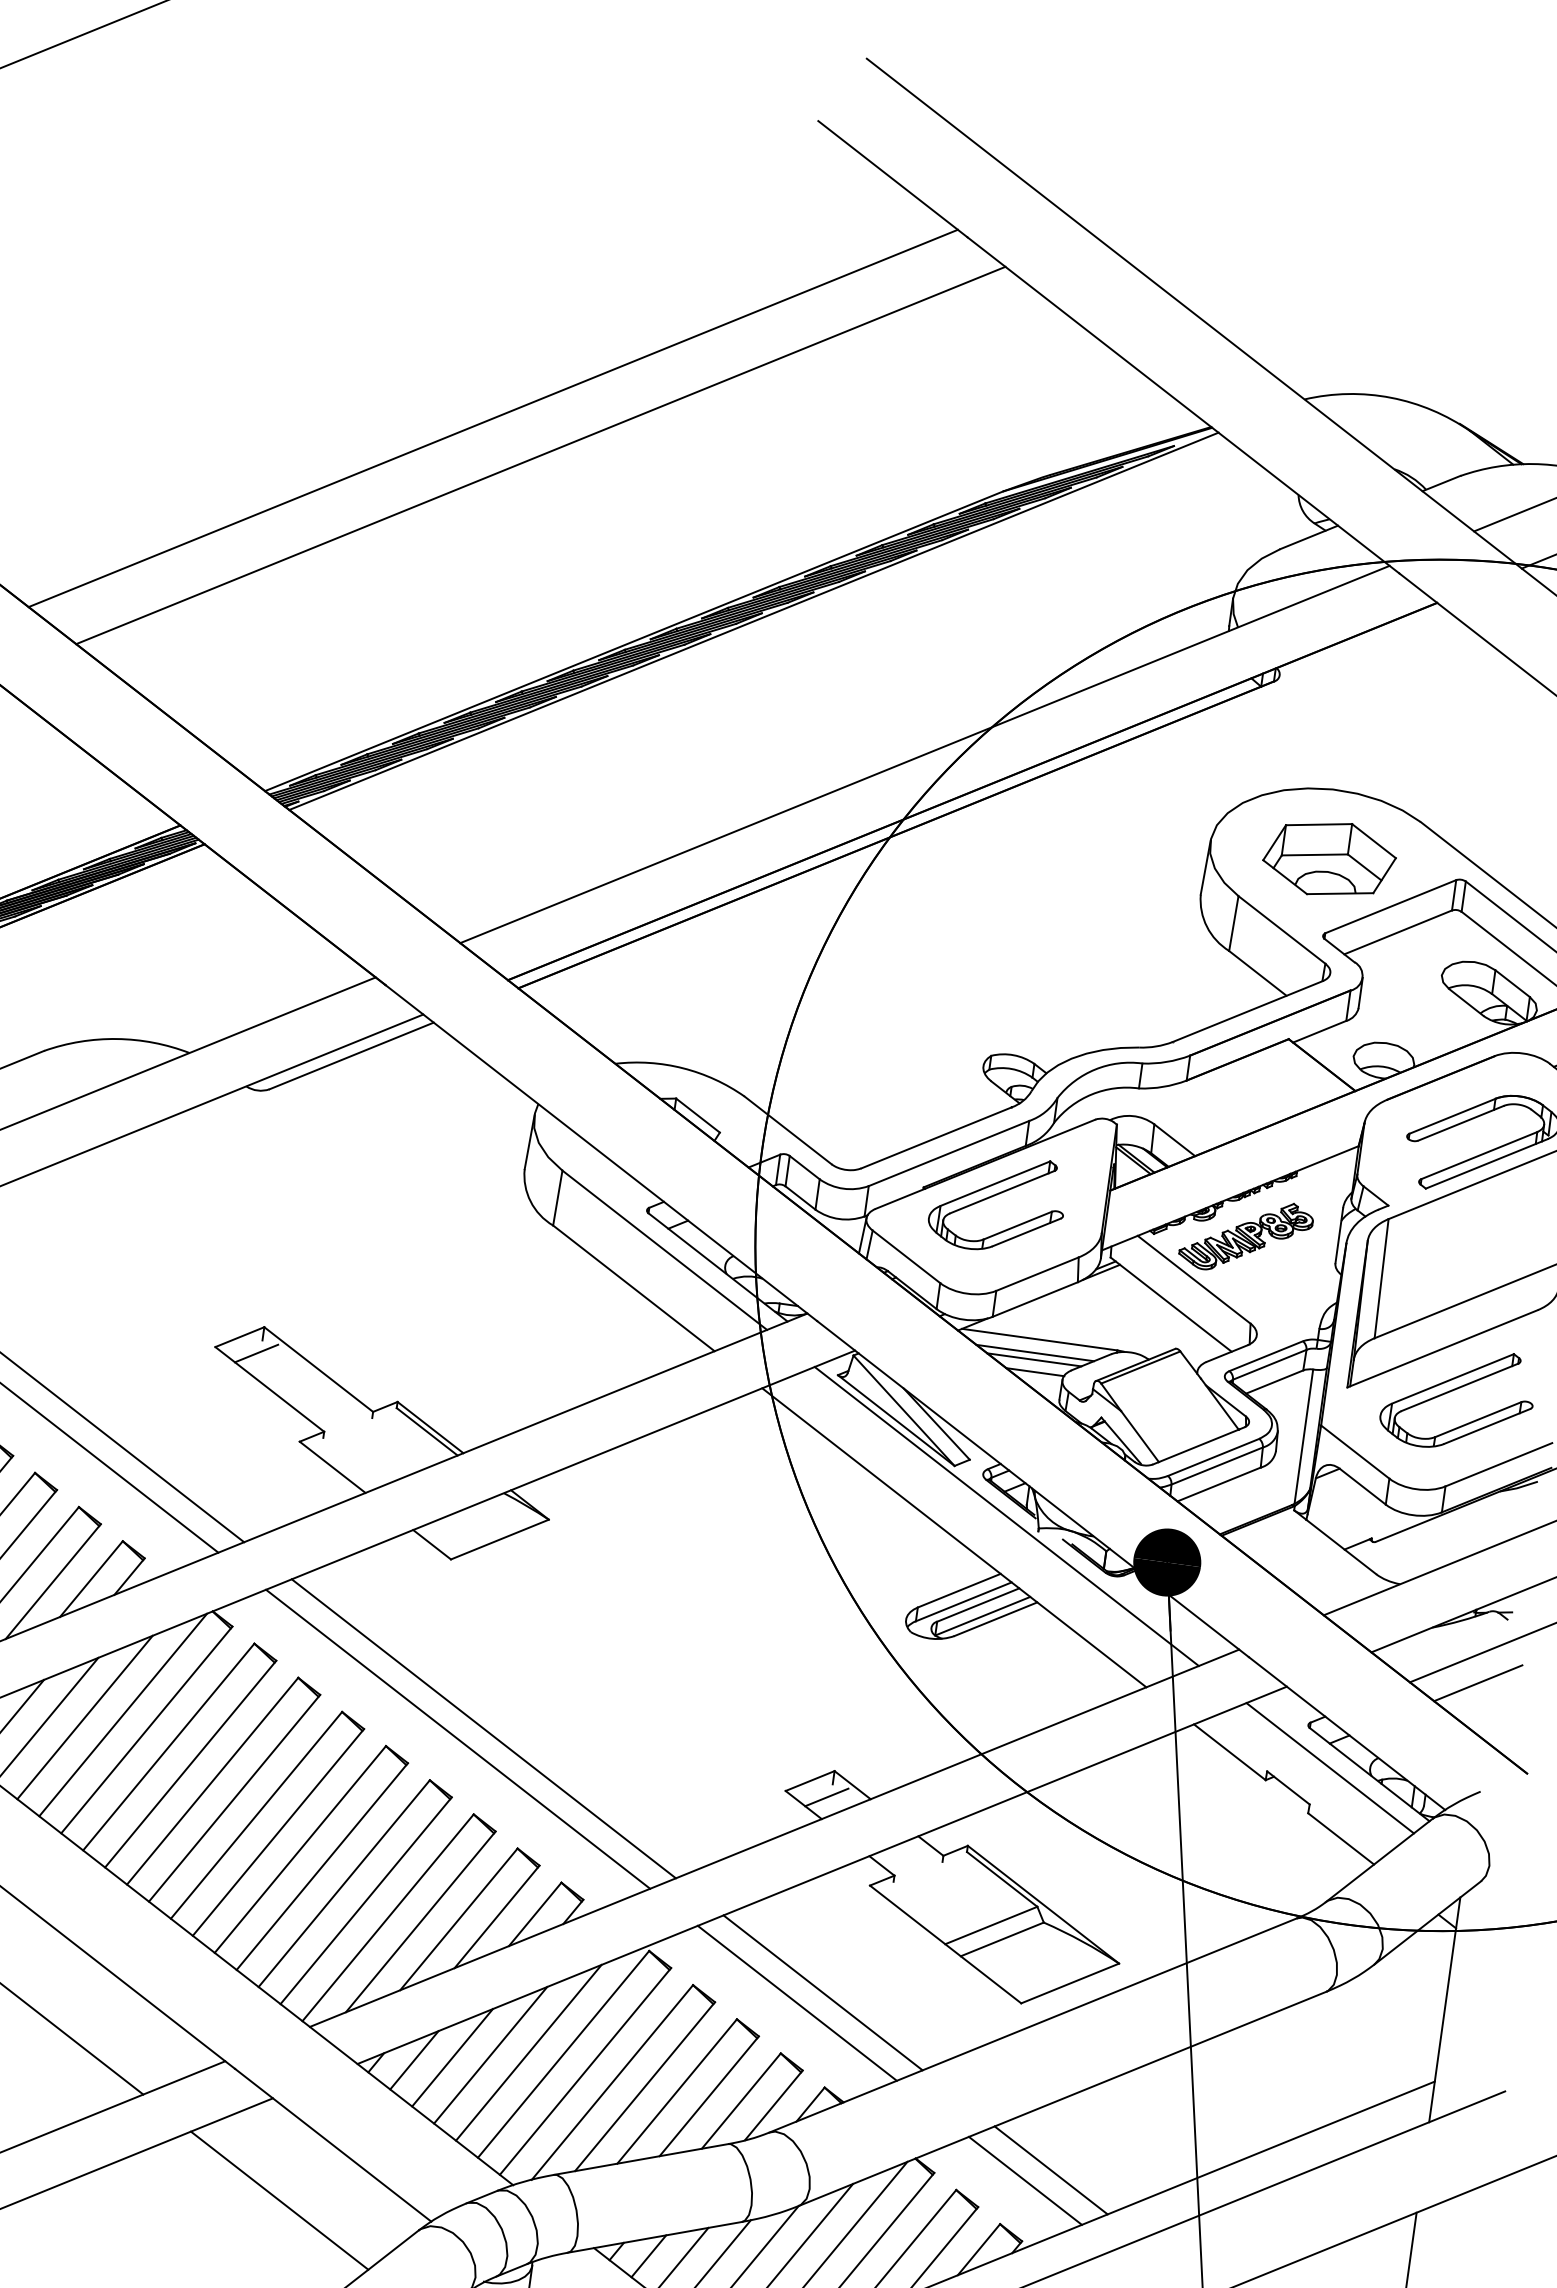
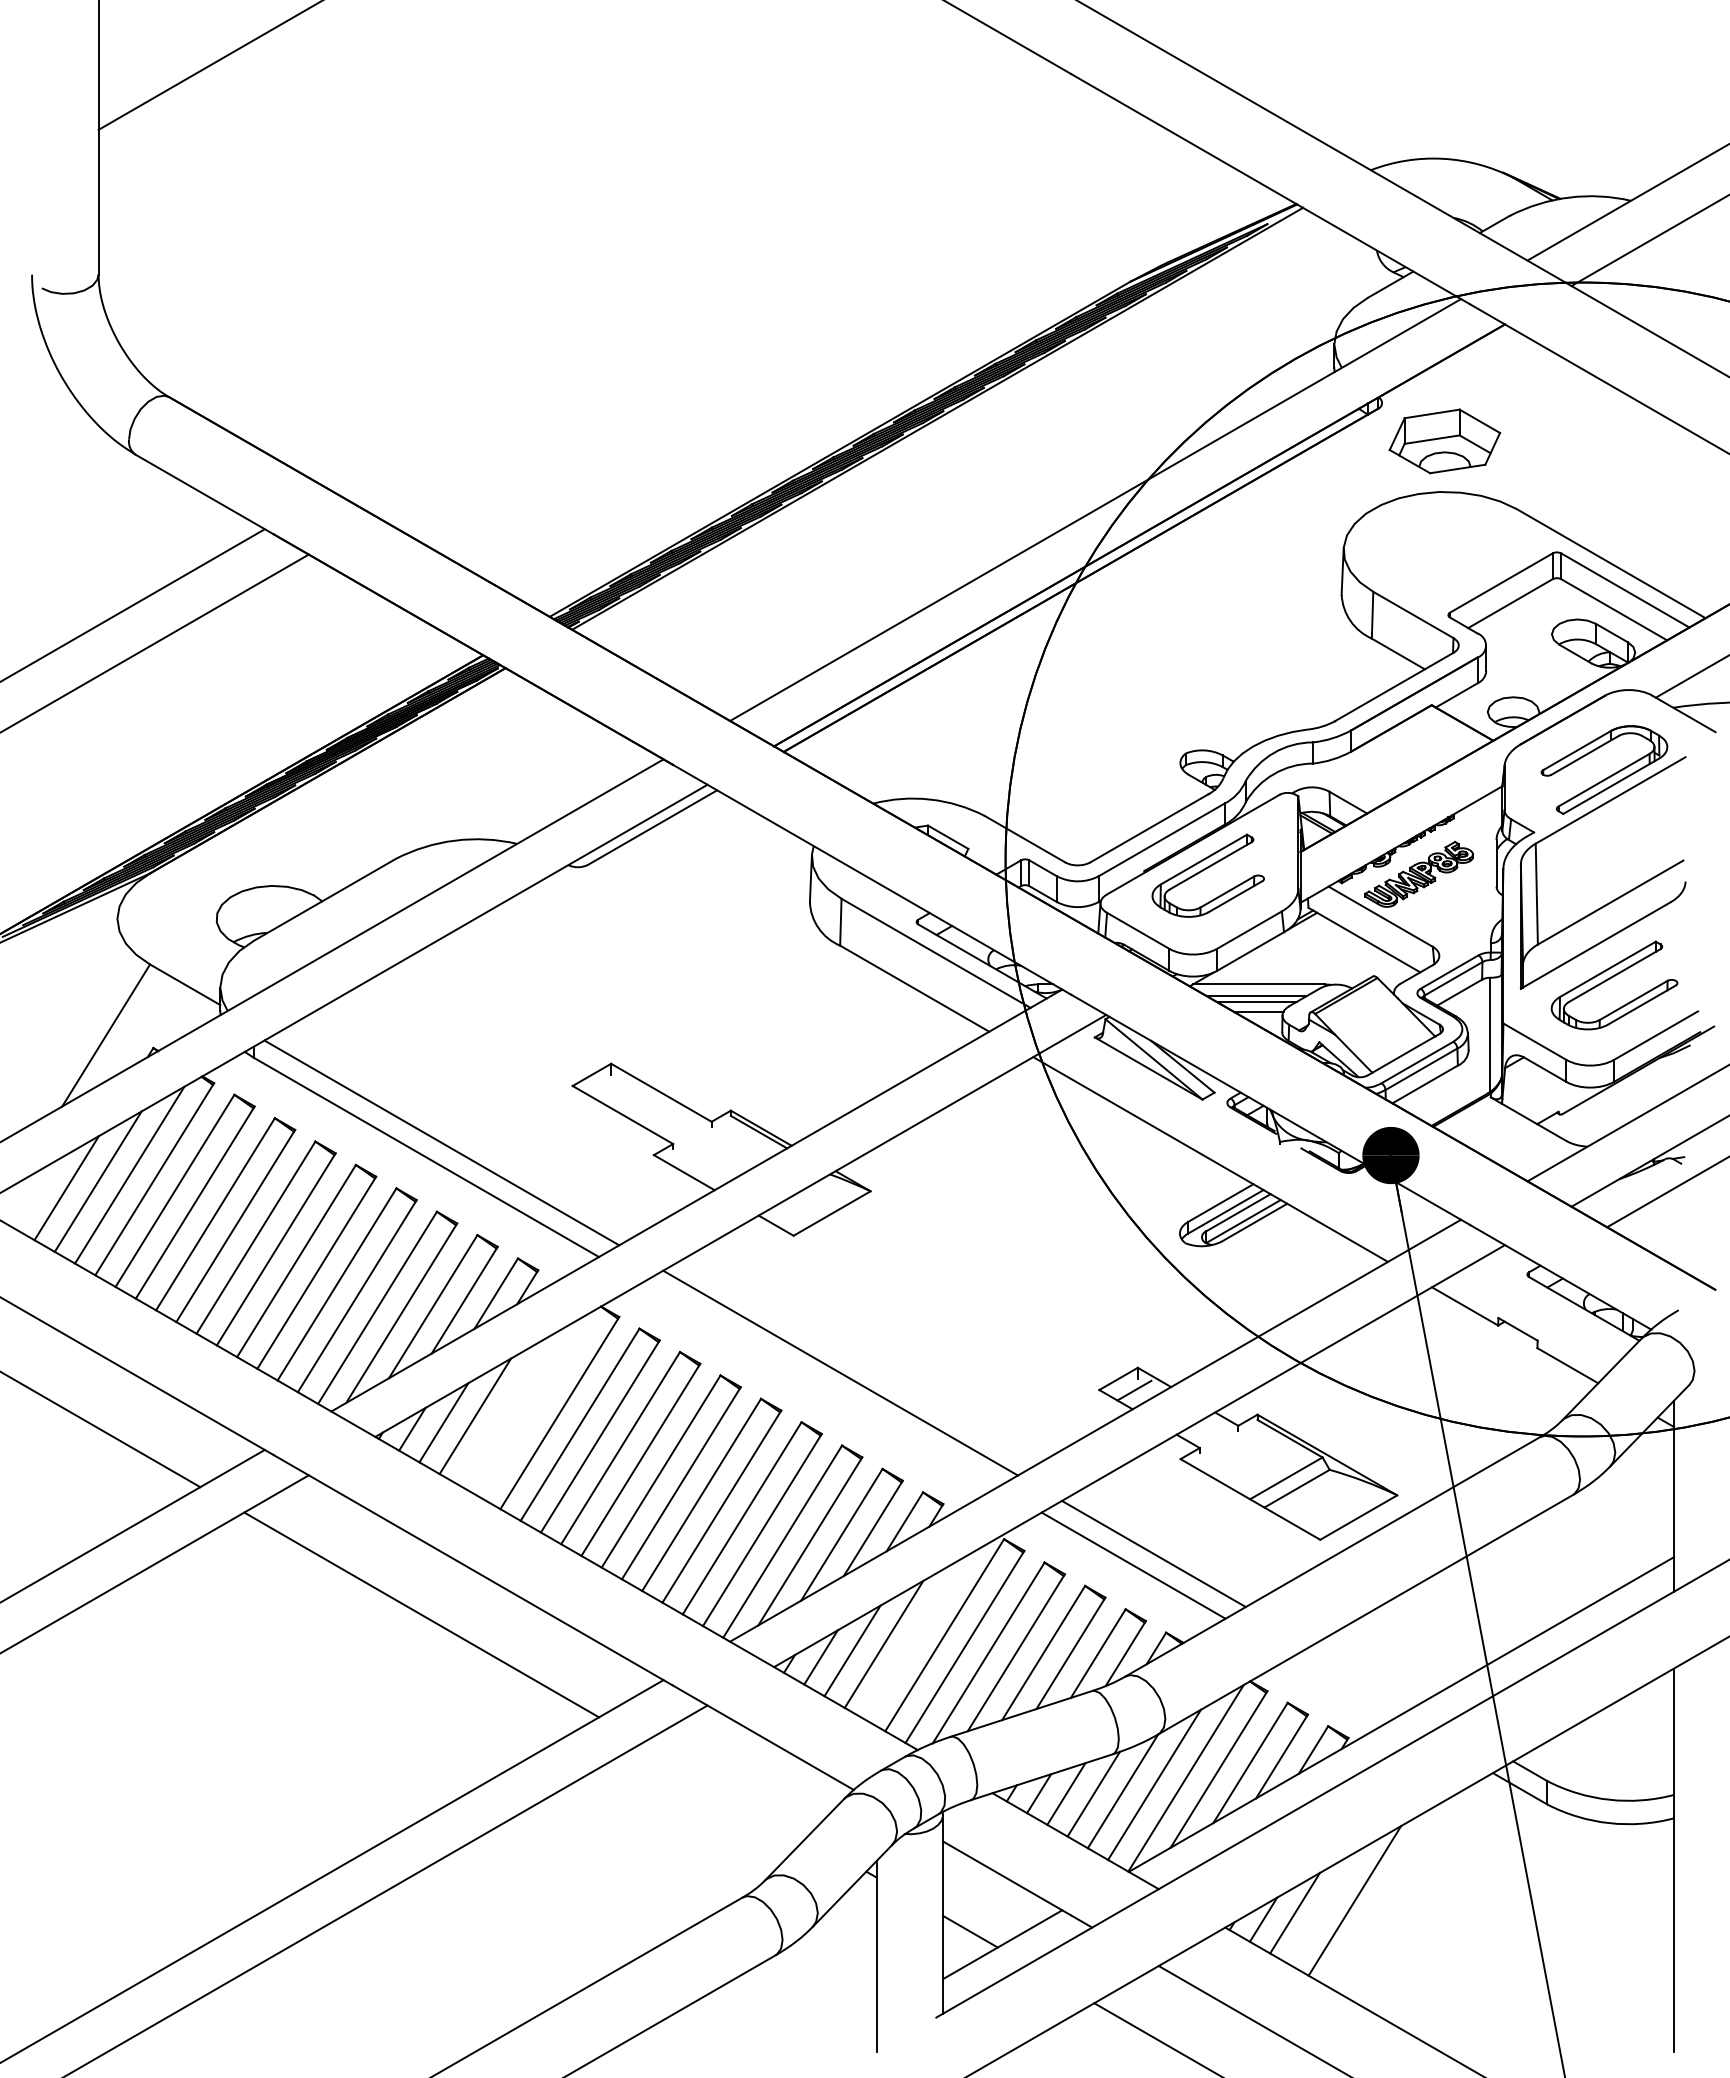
line: (492, 417) -> (696, 279), removed
line: (540, 455) -> (740, 305), removed
part: (1329, 859) -> (1444, 441), moved
line: (256, 1353) -> (607, 1086), removed
line: (1006, 1516) -> (1251, 1135), removed
line: (1477, 1683) -> (1663, 1220), removed
line: (123, 1715) -> (538, 1403), removed
line: (84, 1717) -> (506, 1409), removed
line: (457, 1738) -> (819, 1384), removed
line: (1330, 1767) -> (1550, 1307), removed
line: (528, 2052) -> (915, 1637), removed
line: (1051, 2170) -> (1364, 1675), removed
line: (1025, 2181) -> (1344, 1687), removed
line: (279, 2199) -> (724, 1789), removed

